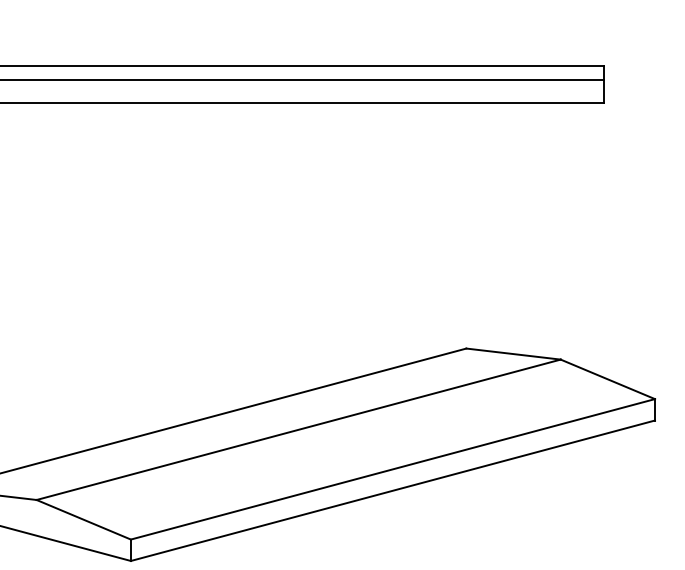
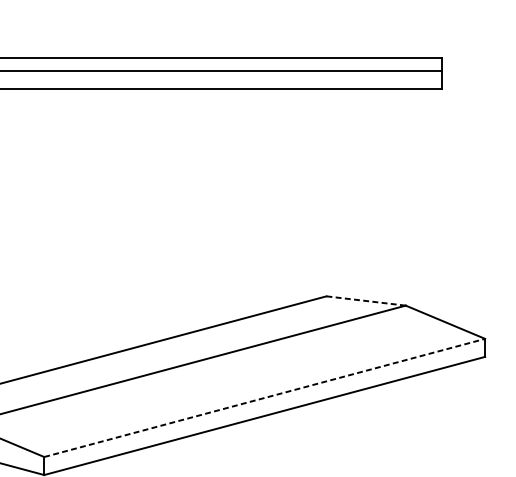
line: (513, 354) -> (366, 301), solid -> dashed
line: (393, 469) -> (265, 398), solid -> dashed

